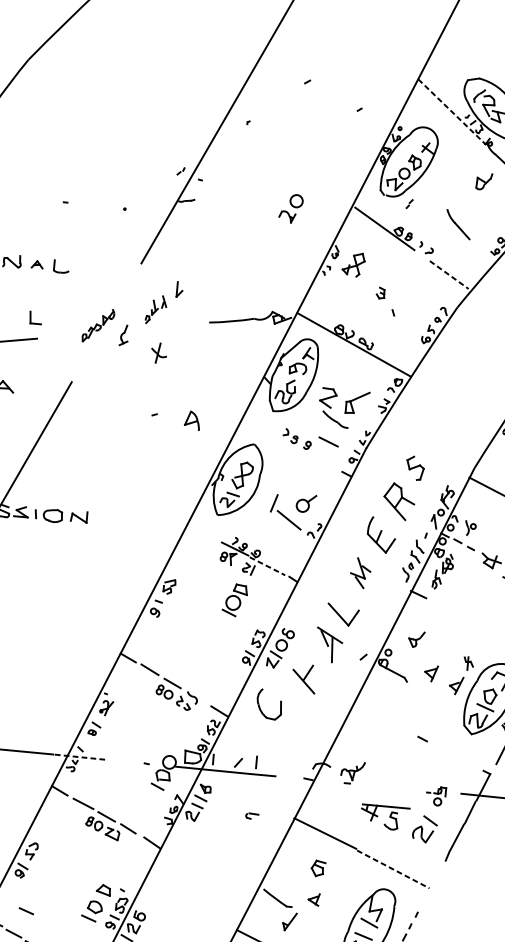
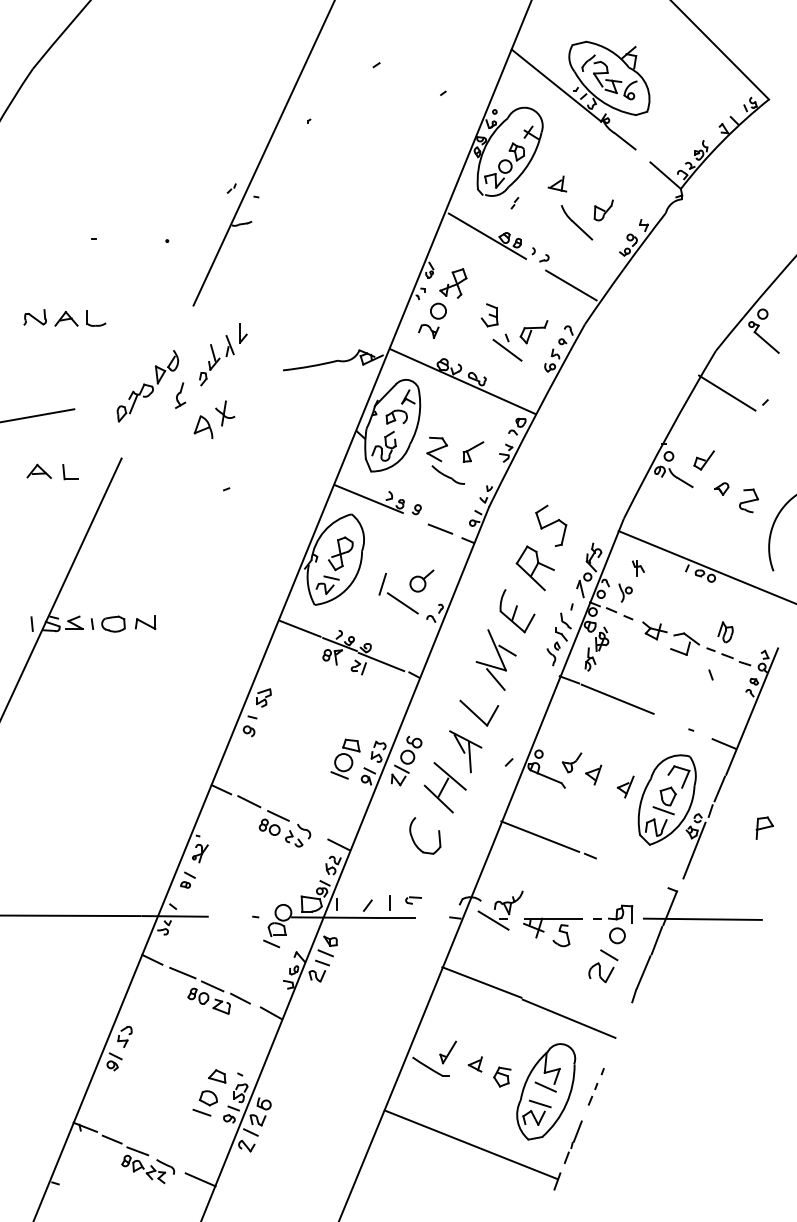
line: (451, 111) -> (556, 85), dashed -> solid
part: (484, 181) -> (603, 210), moved
part: (445, 191) -> (557, 183), added
part: (291, 208) -> (432, 320), moved
part: (37, 264) -> (66, 318), size x1.67
line: (449, 275) -> (571, 285), dashed -> solid
part: (380, 293) -> (489, 315), size x1.67
part: (155, 309) -> (216, 360), size x1.43
part: (415, 310) -> (533, 332), added
part: (35, 318) -> (70, 472), moved
line: (392, 322) -> (507, 349), added
part: (98, 325) -> (147, 386), size x1.67
part: (357, 402) -> (473, 451), size x0.71
part: (192, 420) -> (203, 426), moved
line: (269, 432) -> (368, 498), added
line: (328, 441) -> (440, 528), moved
part: (415, 468) -> (551, 525), size x1.43
line: (203, 533) -> (299, 628), added
line: (267, 566) -> (381, 662), dashed -> solid
part: (360, 572) -> (495, 659), size x1.67
part: (235, 599) -> (345, 758), moved
line: (456, 613) -> (617, 698), added
part: (416, 639) -> (571, 762), moved
part: (467, 663) -> (637, 568), moved
line: (314, 664) -> (449, 776), added
part: (260, 707) -> (414, 840), moved
line: (383, 719) -> (540, 836), added
line: (81, 757) -> (175, 916), dashed -> solid
line: (339, 784) -> (493, 920), added
part: (436, 796) -> (613, 924), size x1.67
part: (252, 816) -> (413, 900), moved
part: (389, 817) -> (558, 931), moved
part: (318, 868) -> (502, 1076), moved
line: (393, 869) -> (569, 1018), dashed -> solid
line: (26, 910) -> (124, 1110), removed
part: (289, 921) -> (448, 1052), moved

